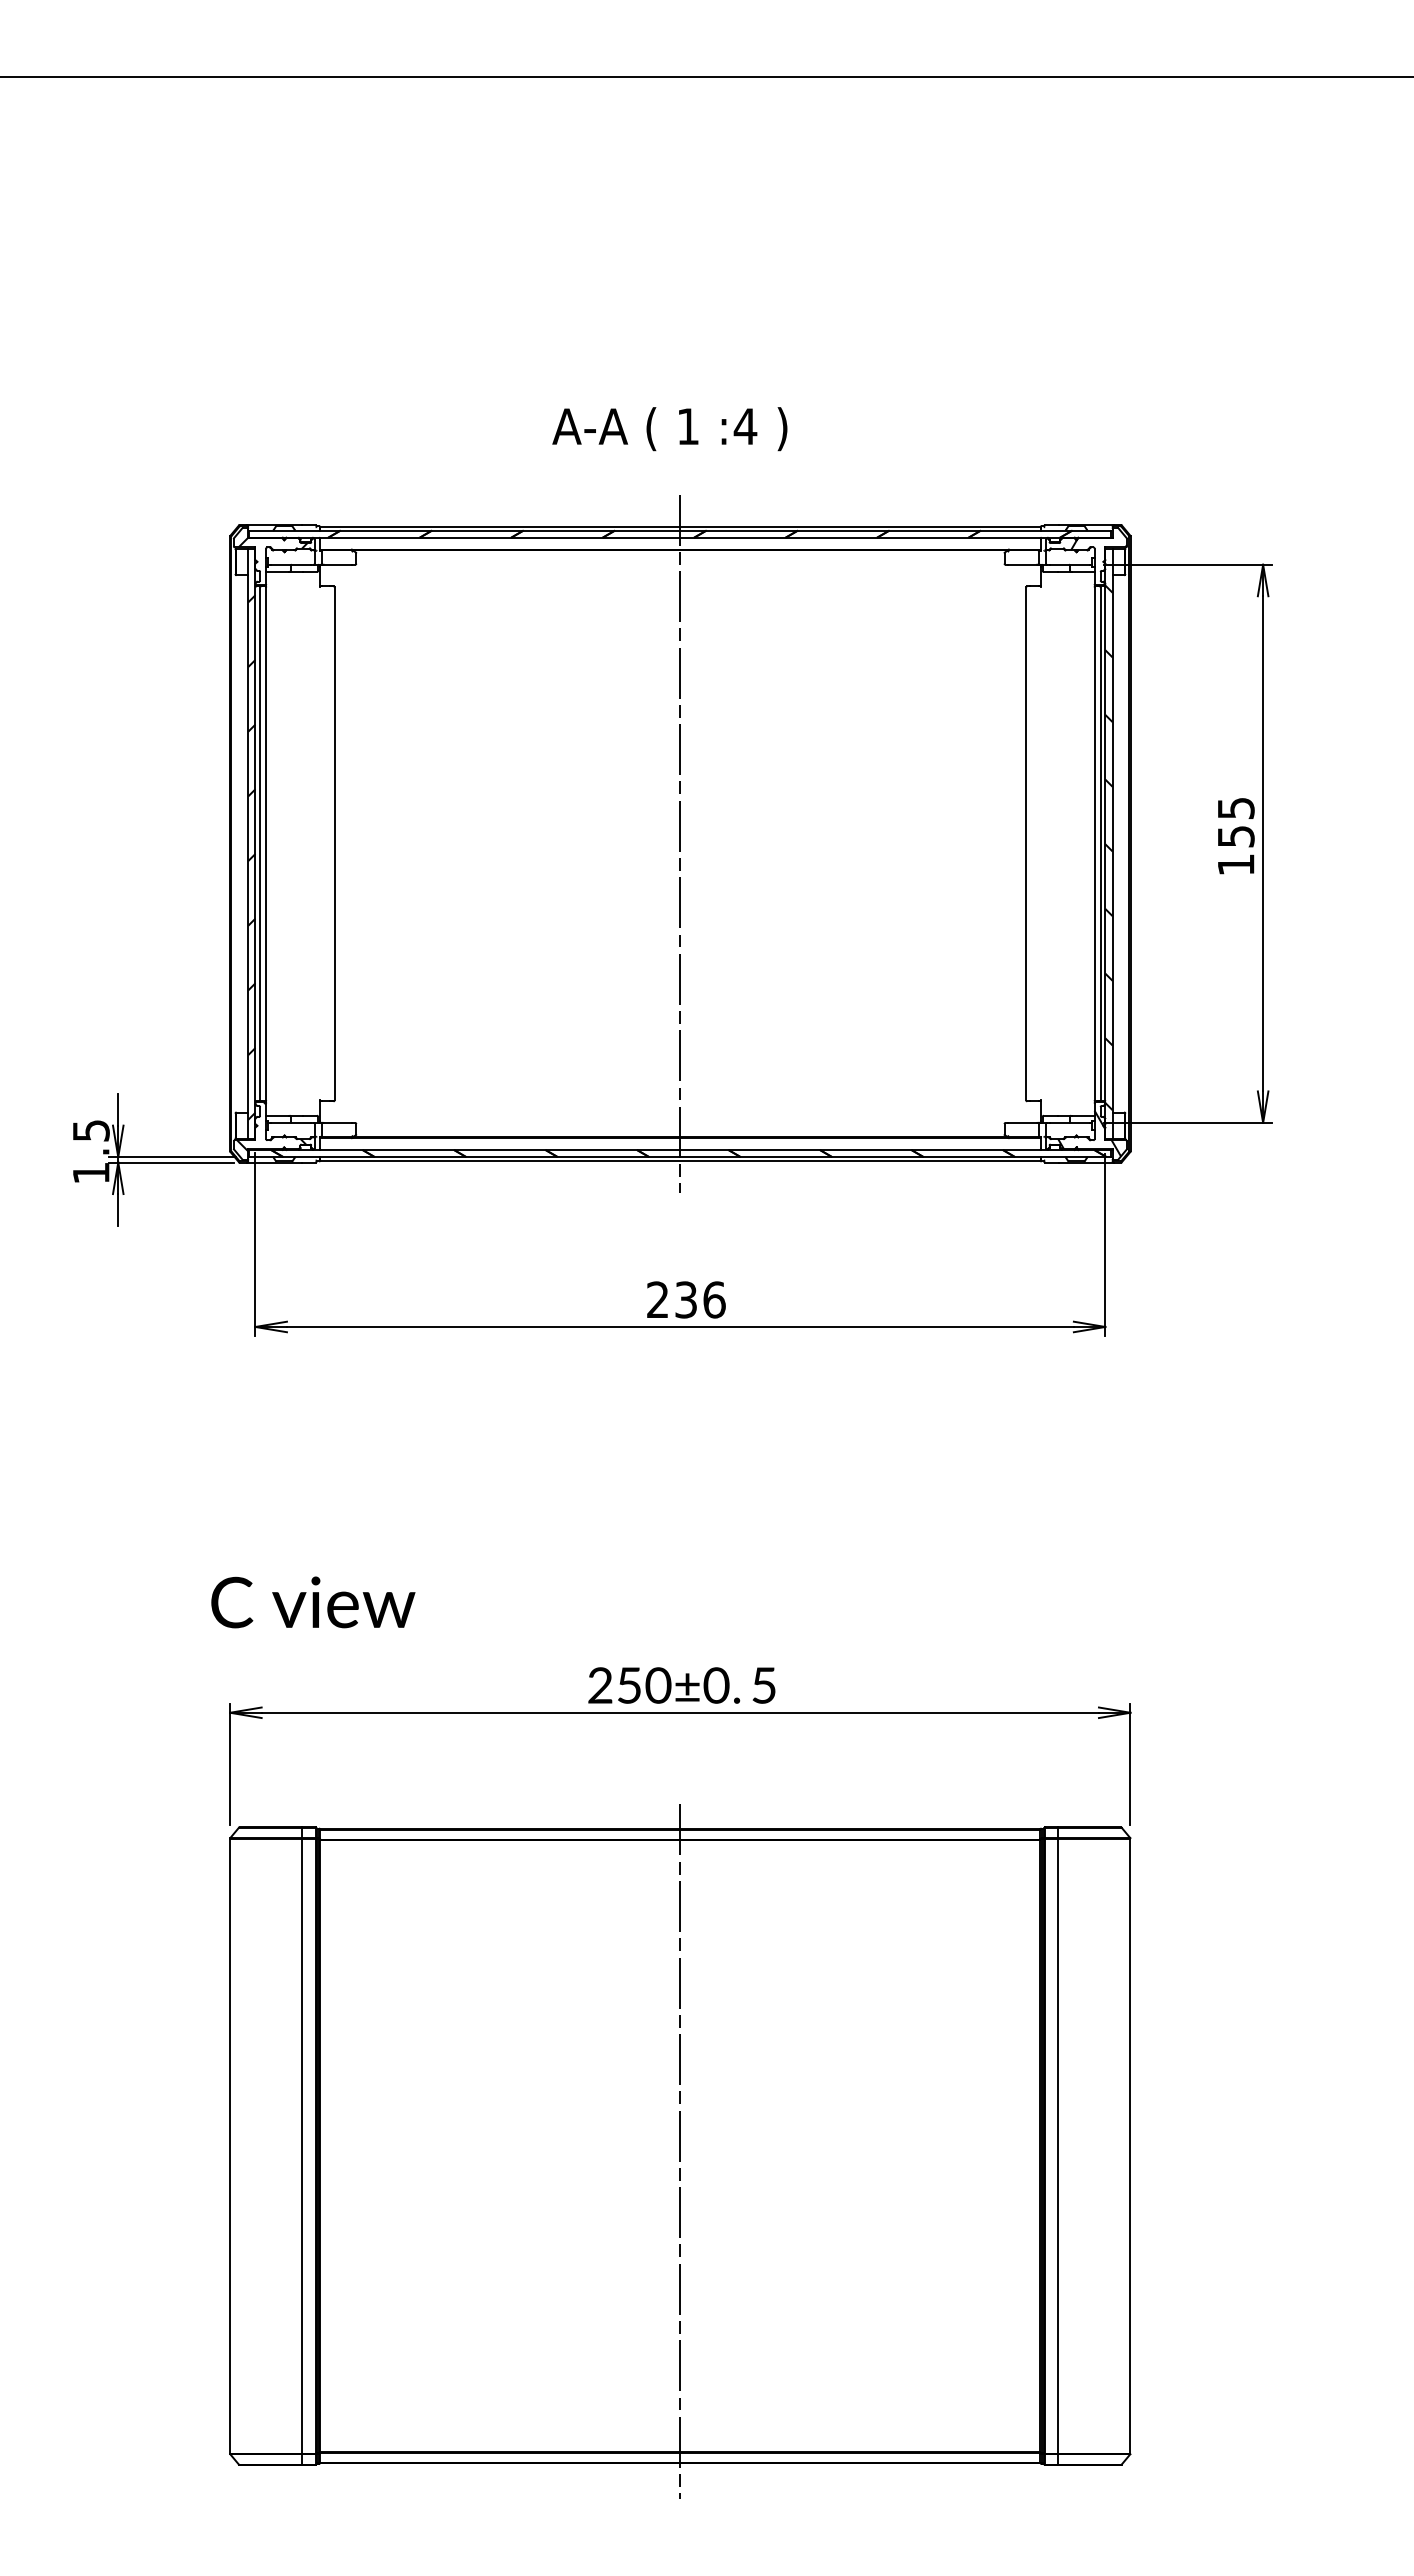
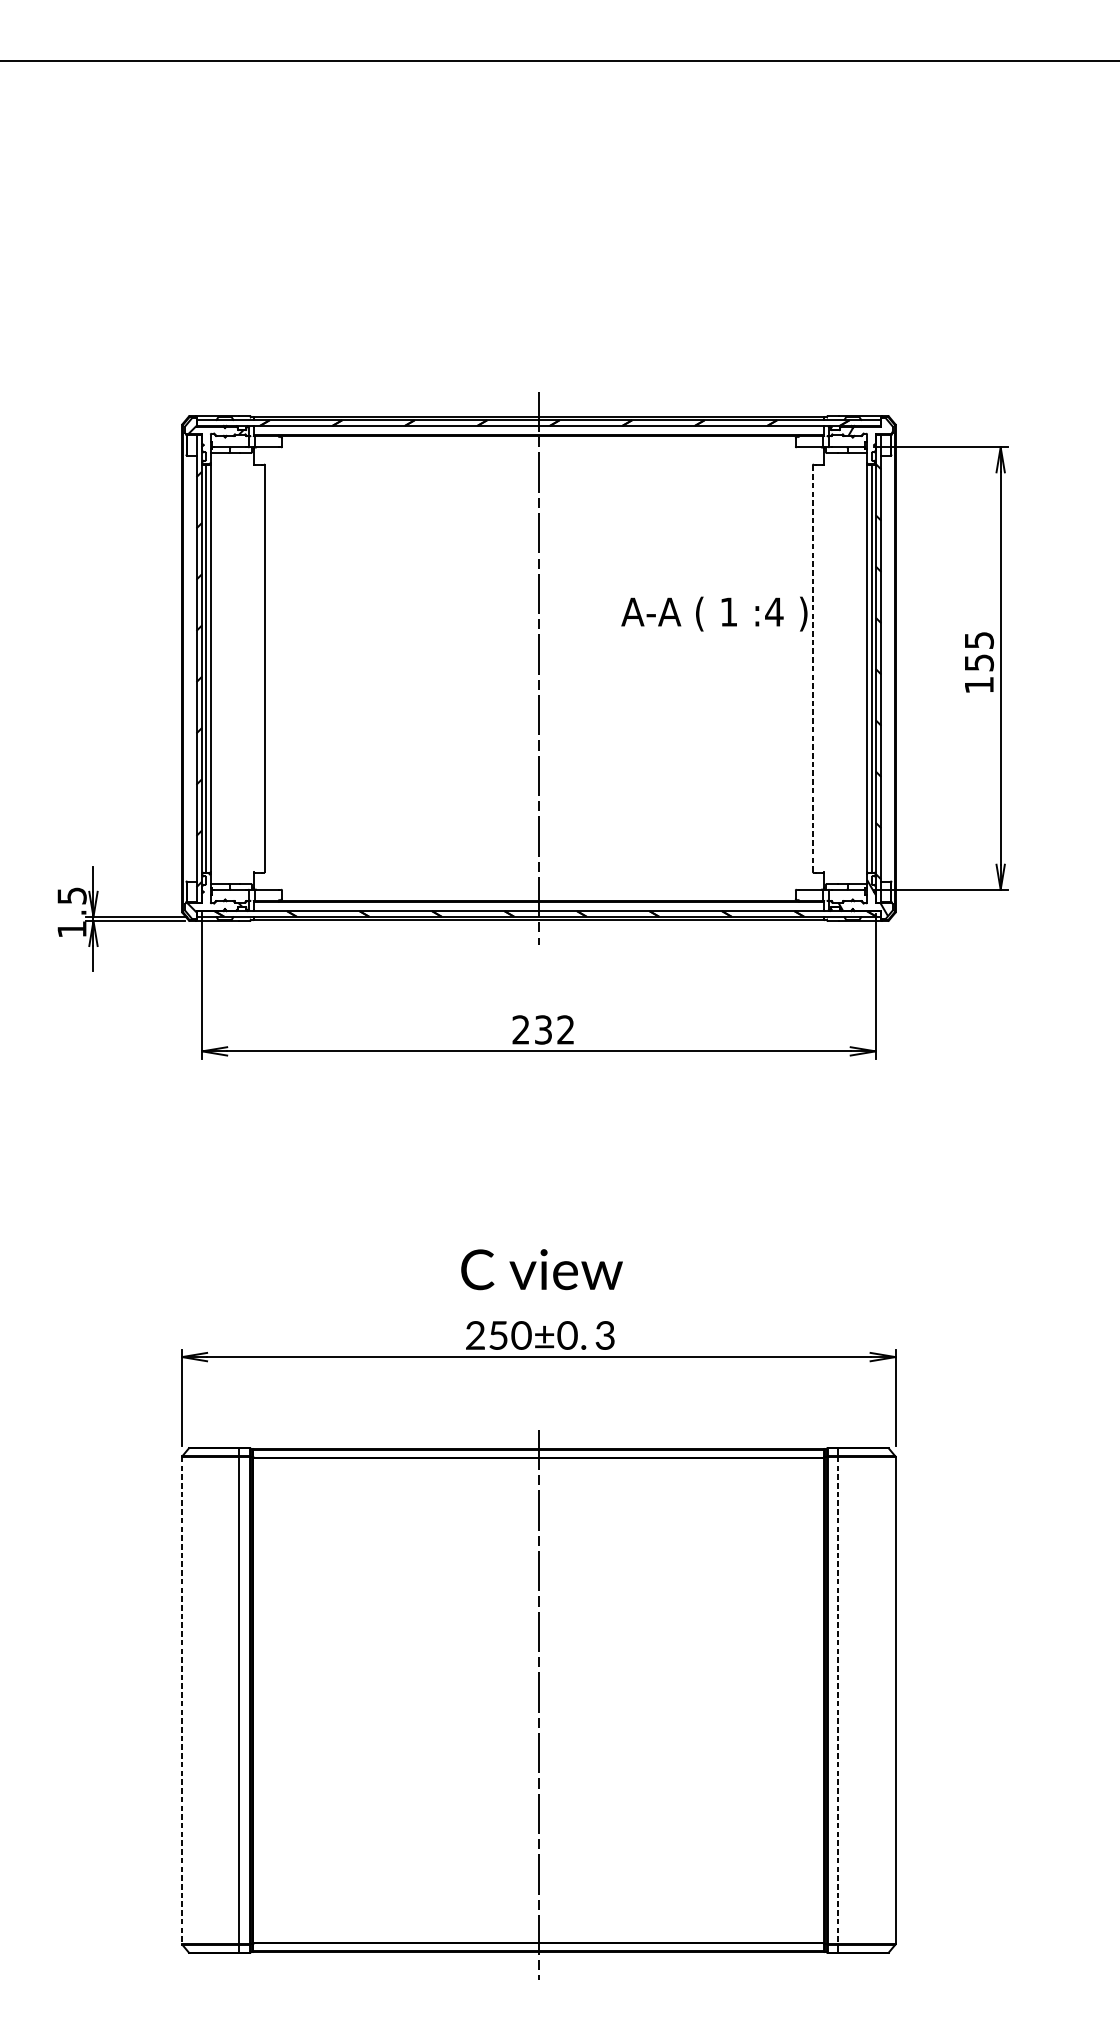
text: (669, 429) -> (714, 614), moved
line: (1026, 844) -> (813, 669), solid -> dashed
text: (714, 1299) -> (565, 1029), 236 -> 232
text: (313, 1602) -> (542, 1269), moved
text: (763, 1685) -> (604, 1335), 5 -> 3
line: (230, 2146) -> (182, 1700), solid -> dashed
line: (1058, 2146) -> (838, 1700), solid -> dashed

